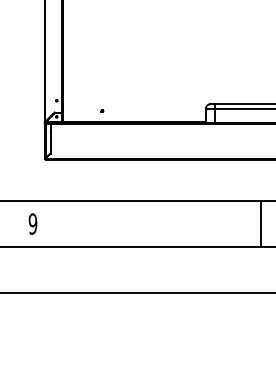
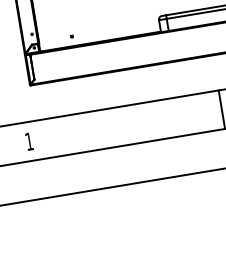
text: (32, 223) -> (28, 141), 9 -> 1

